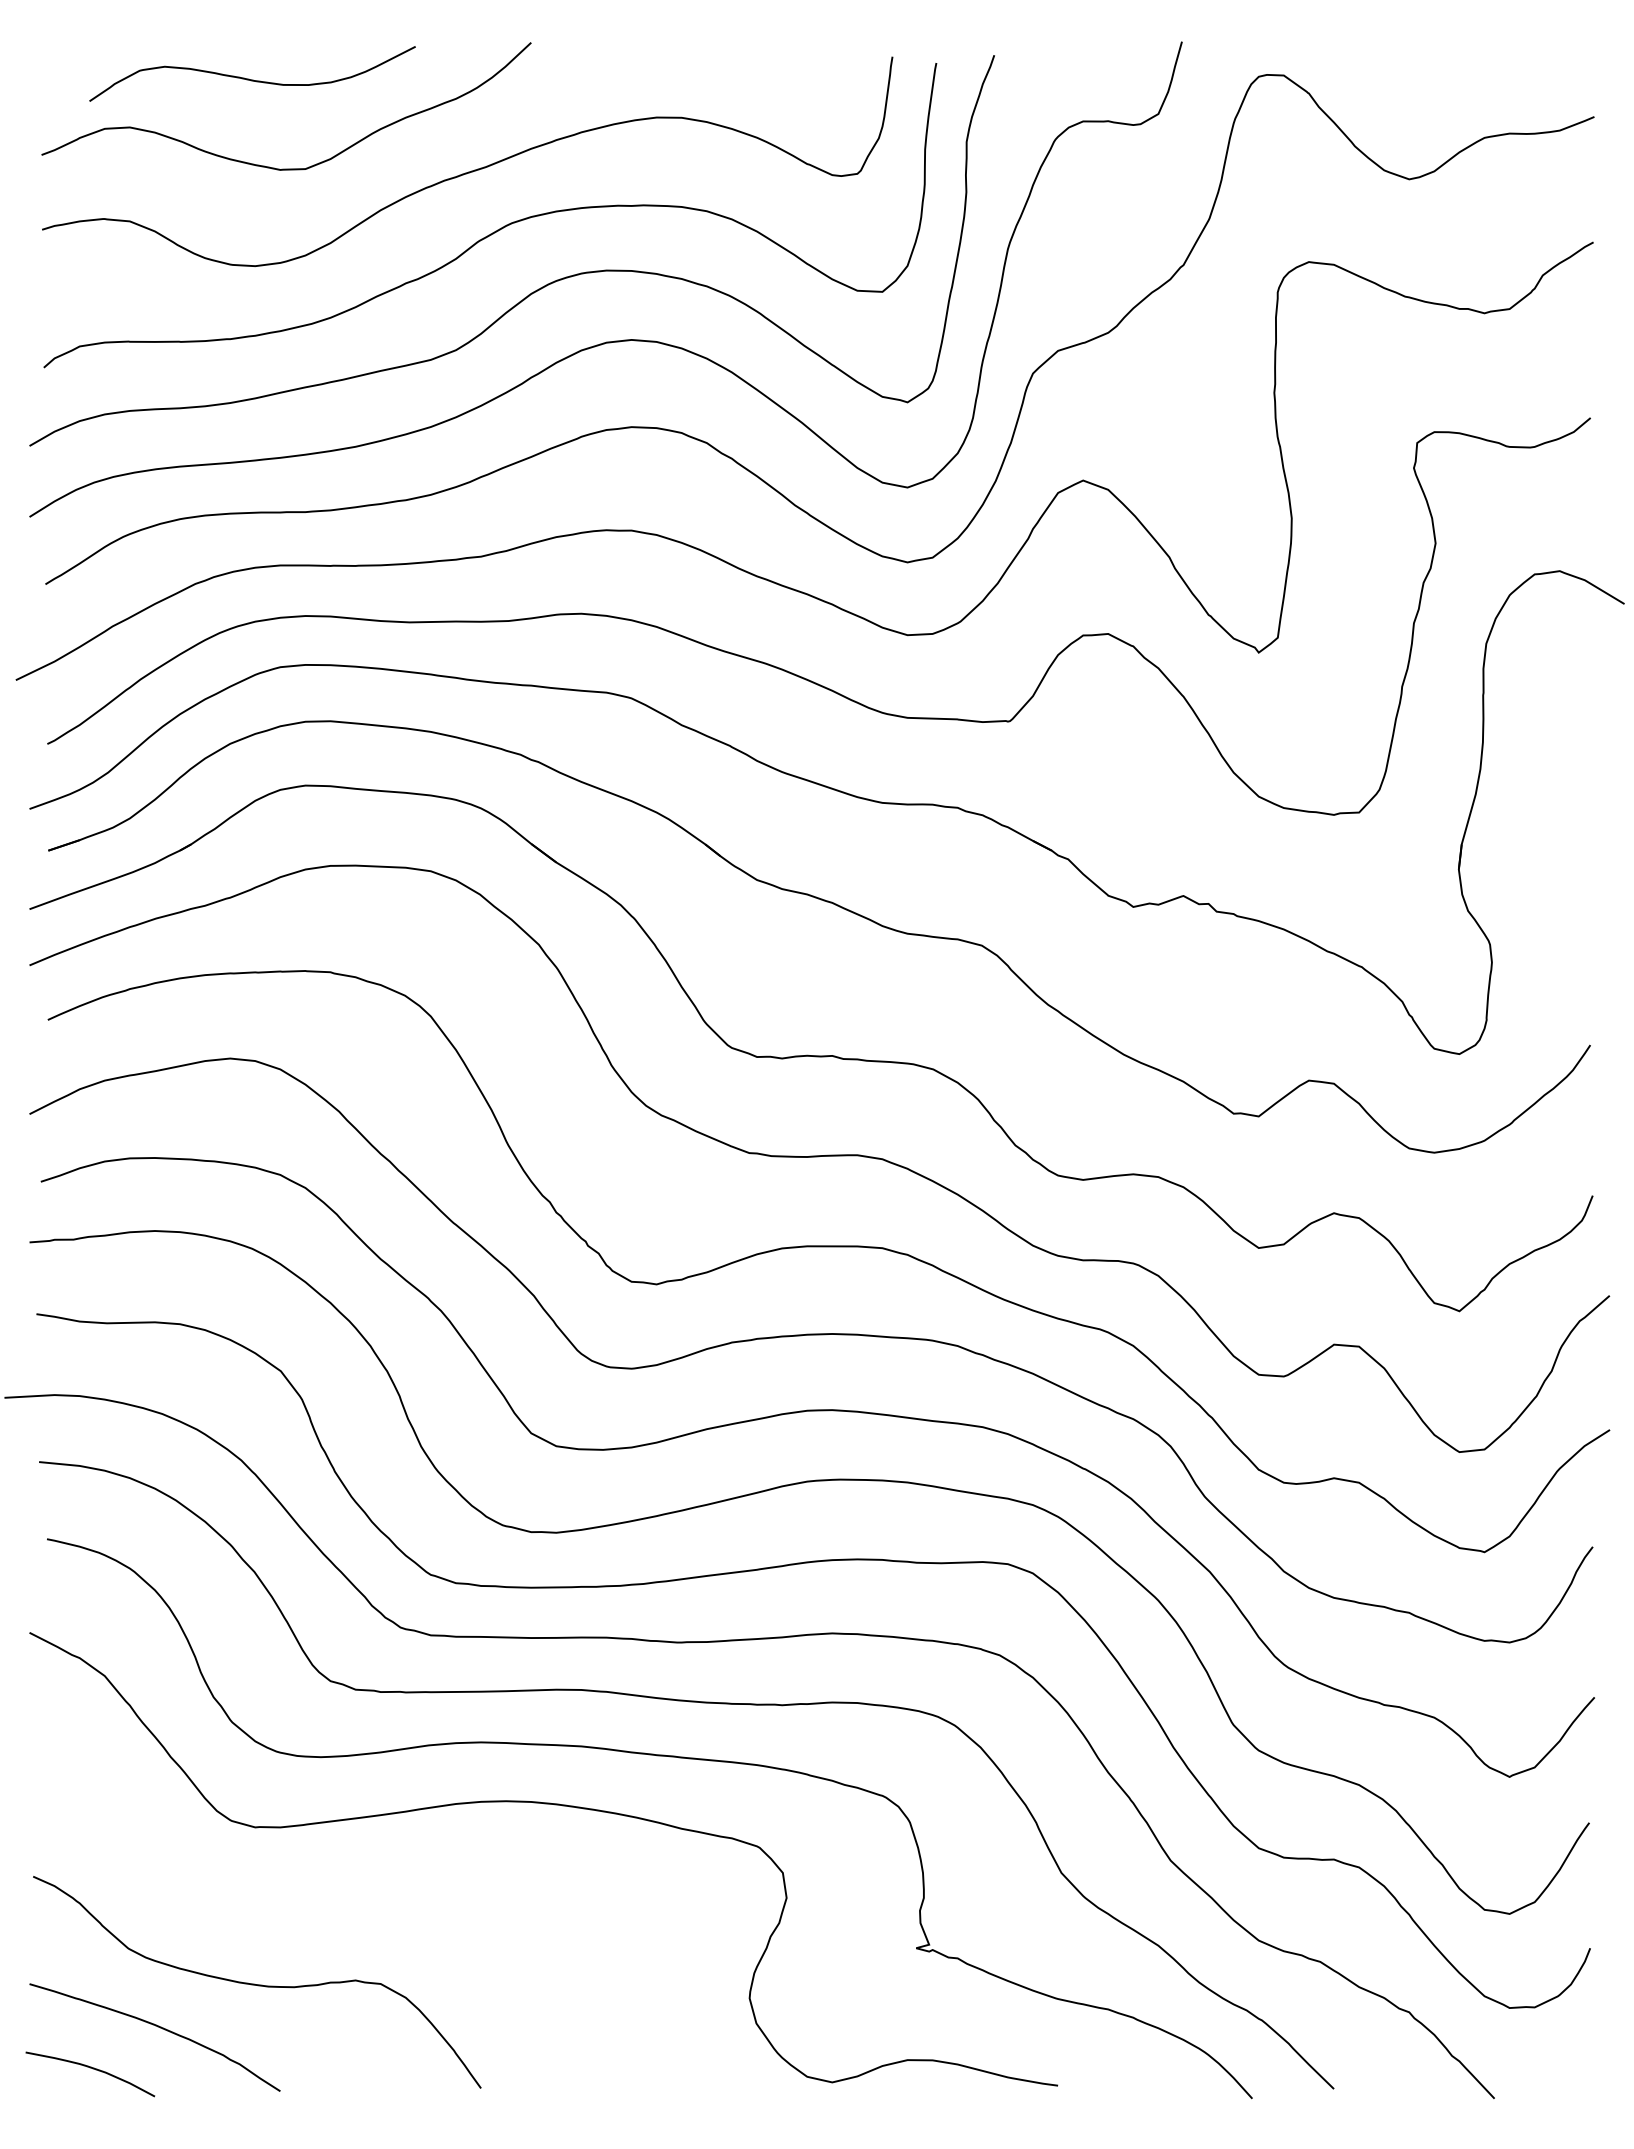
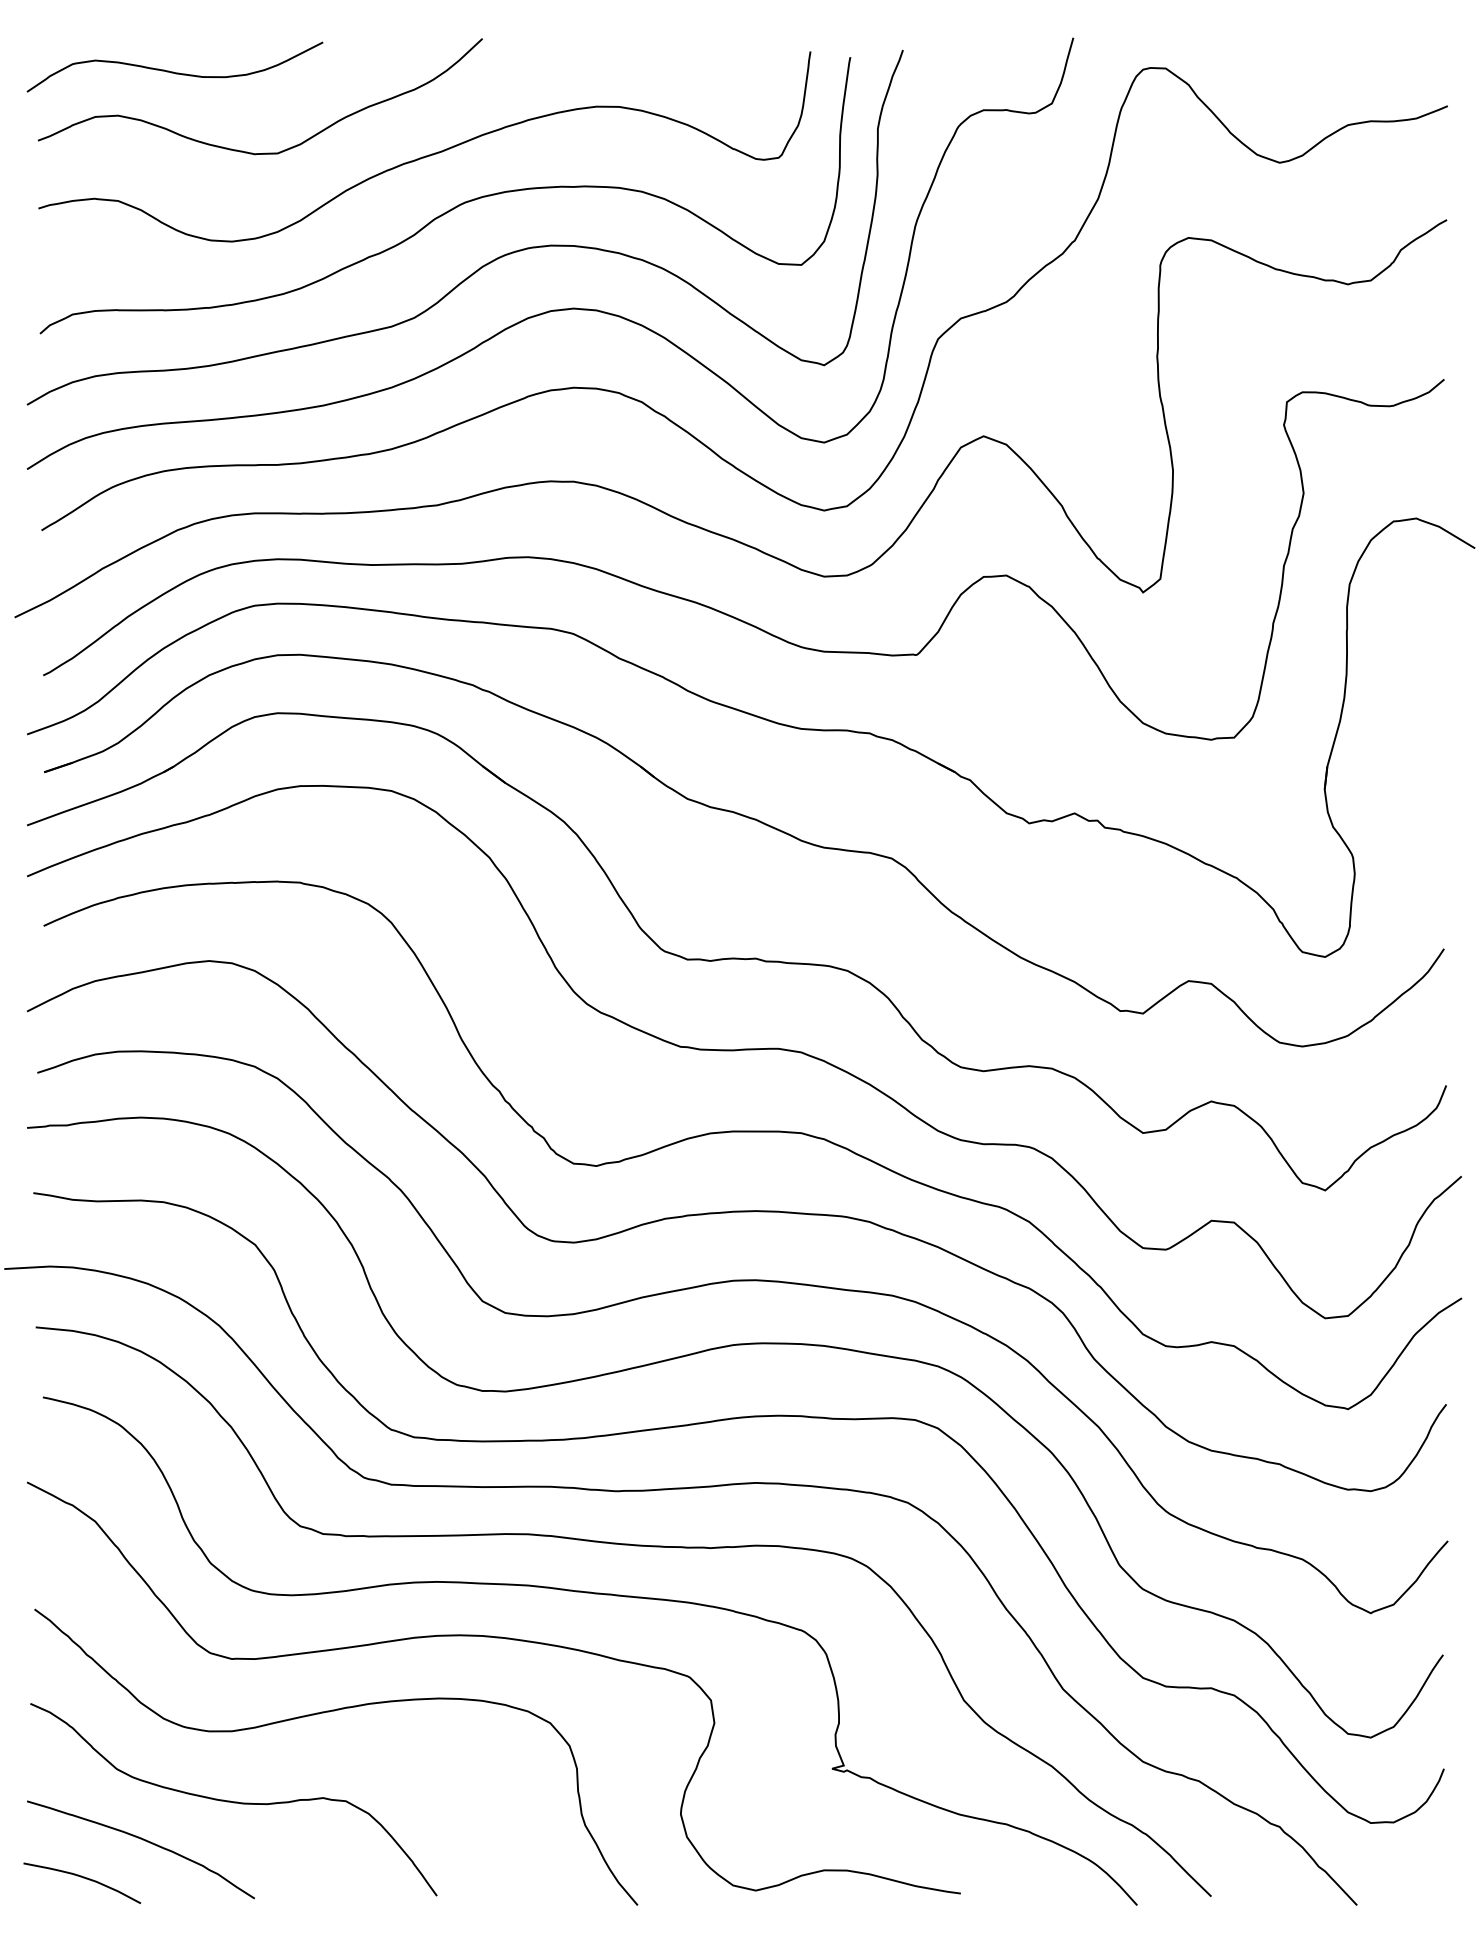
curve: (252, 79) -> (175, 72), moved
curve: (360, 1886) -> (327, 1712), added

